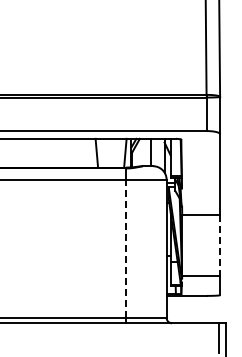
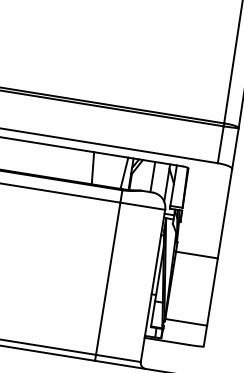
line: (220, 245) -> (212, 291), dashed -> solid
line: (126, 248) -> (108, 278), dashed -> solid

